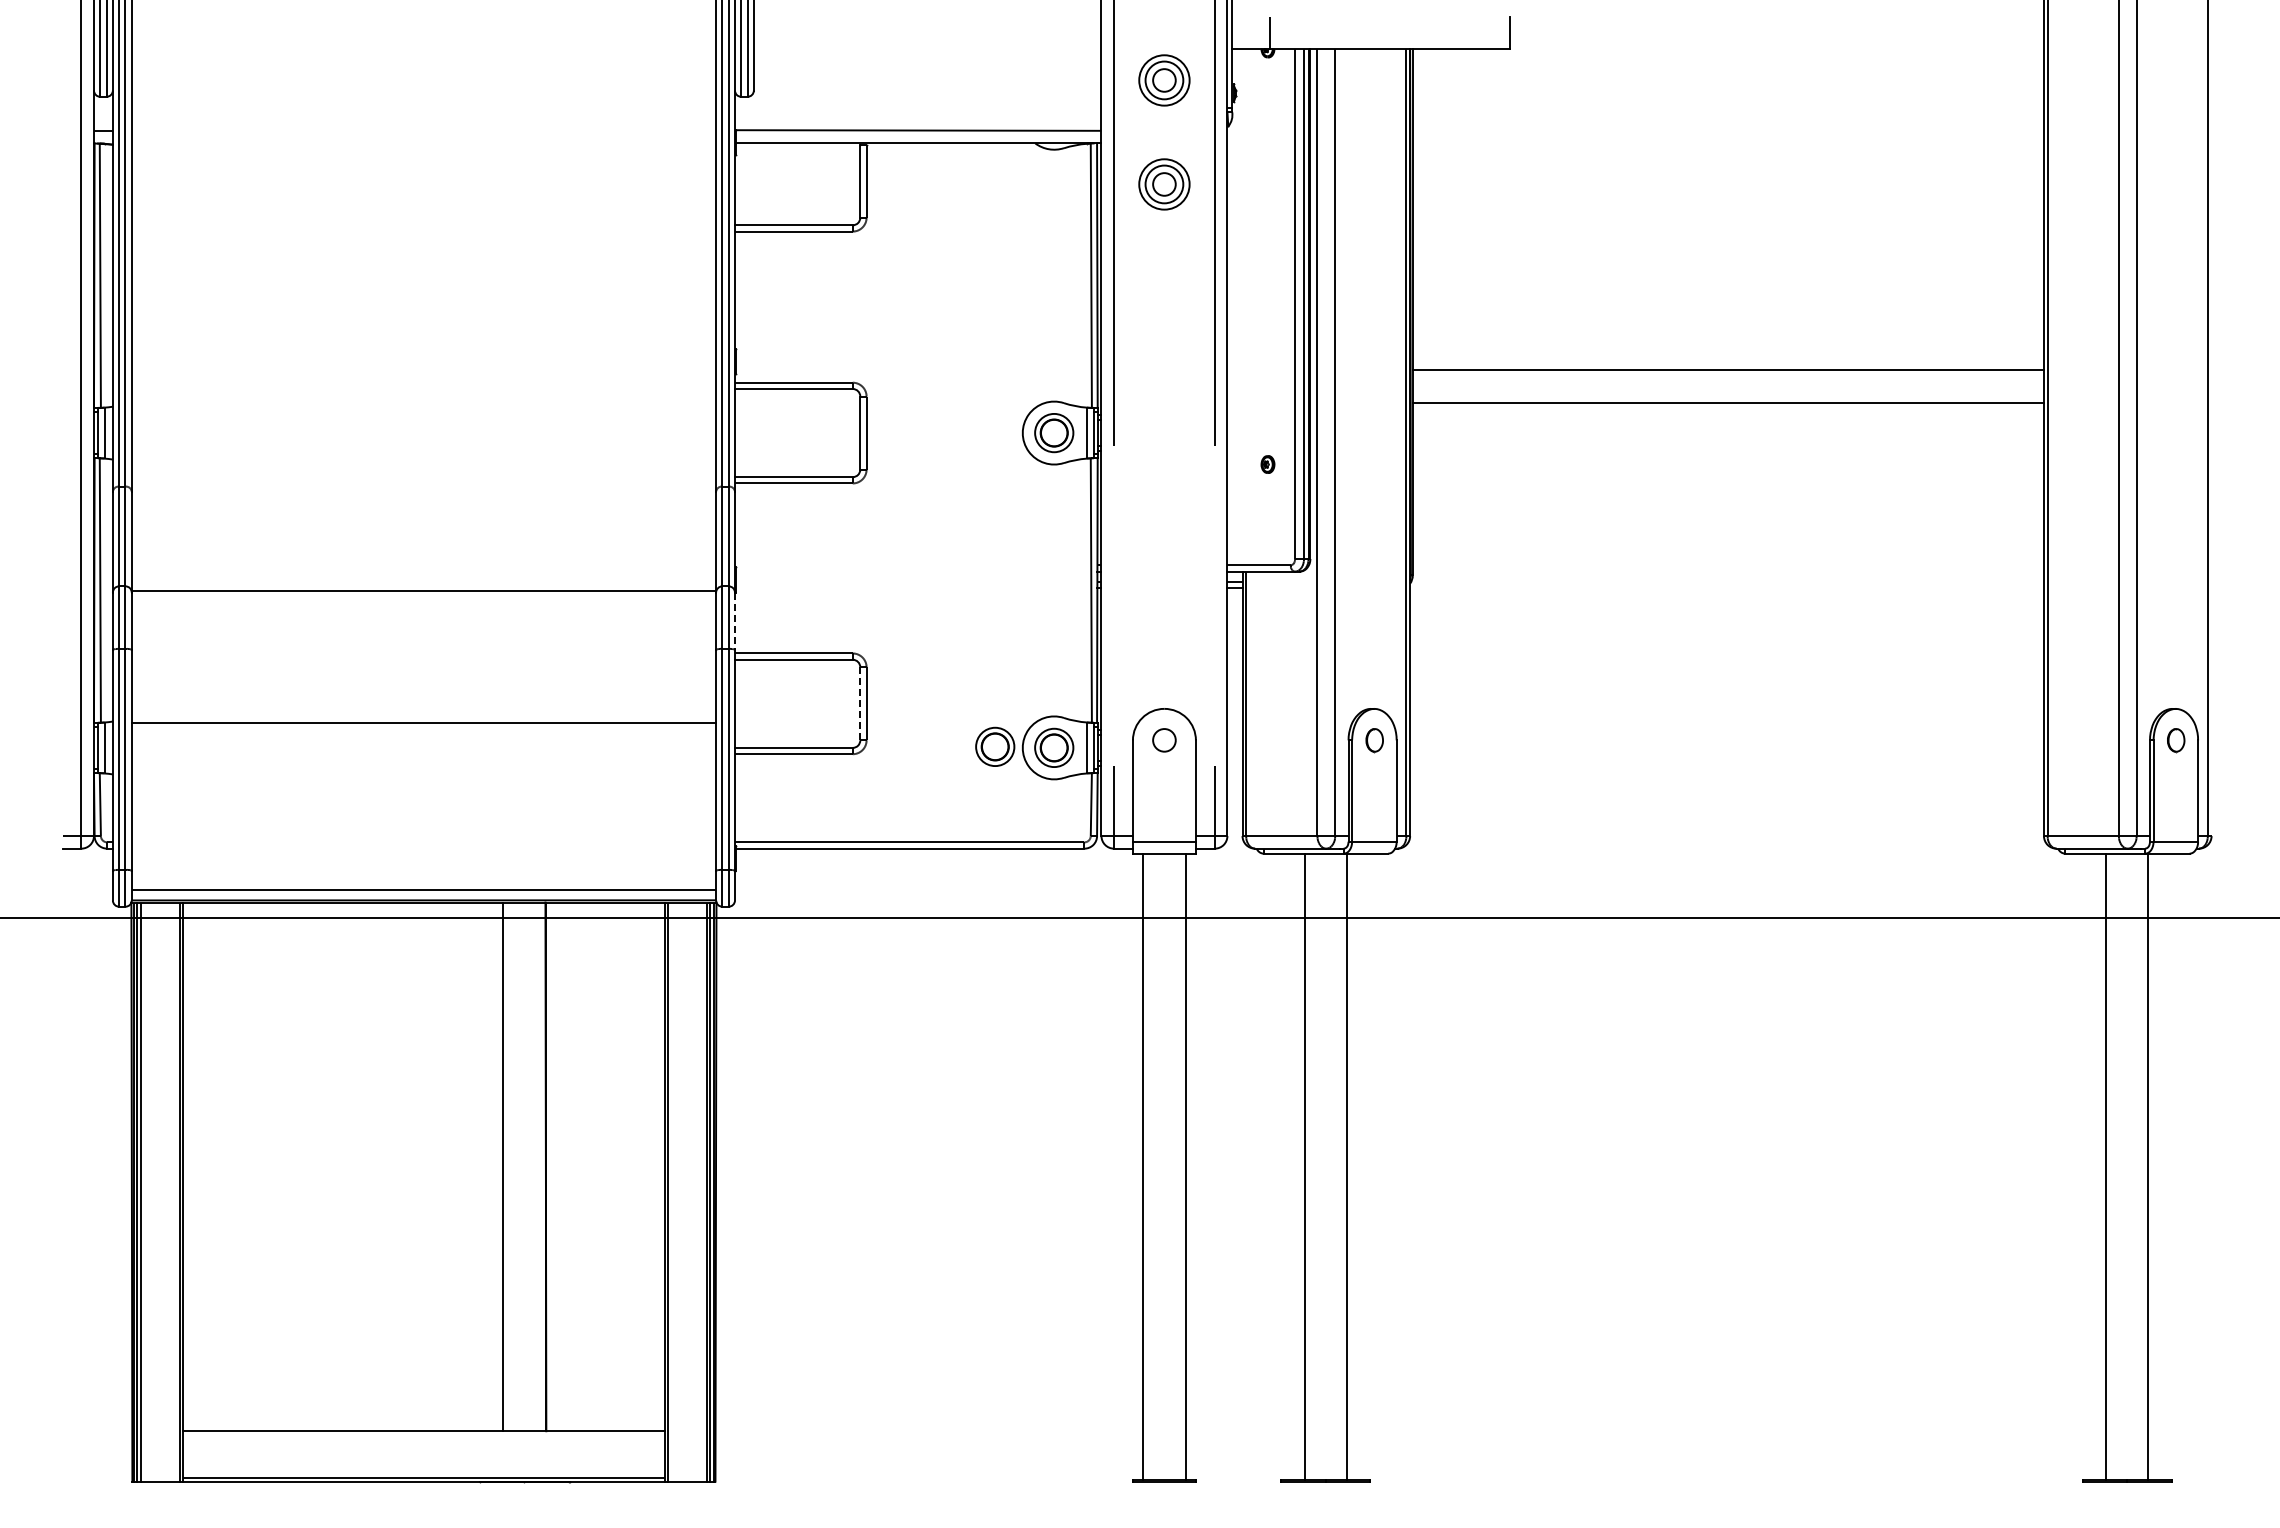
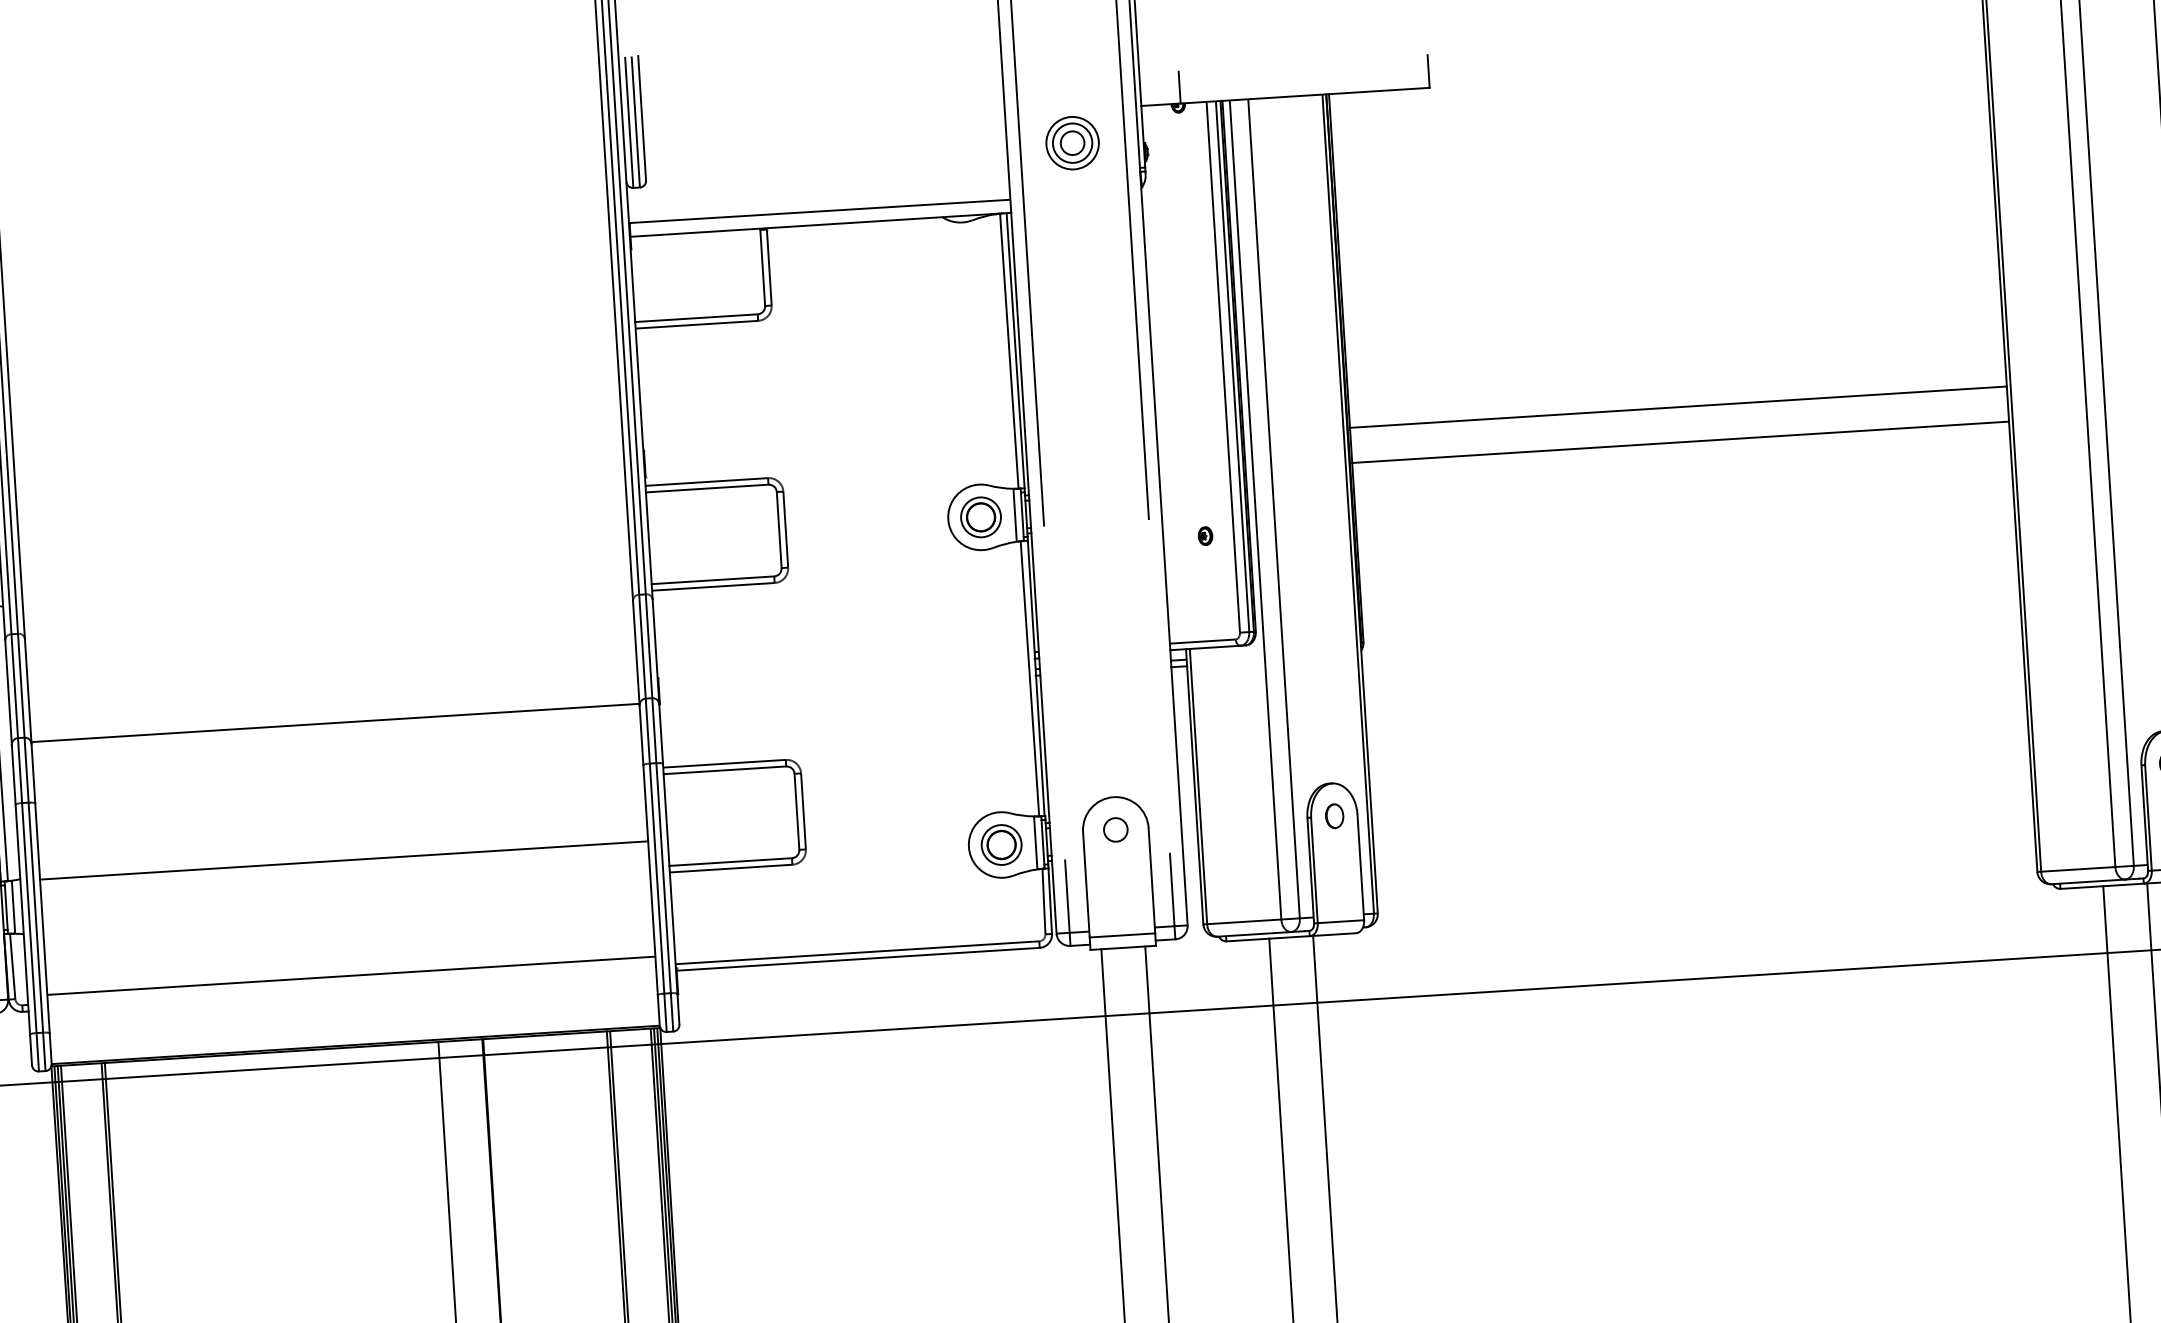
part: (1164, 184) -> (1079, 251), removed
line: (735, 621) -> (661, 734), dashed -> solid
line: (860, 703) -> (797, 811), dashed -> solid
part: (995, 746) -> (940, 847), removed
line: (423, 889) -> (350, 975), moved

